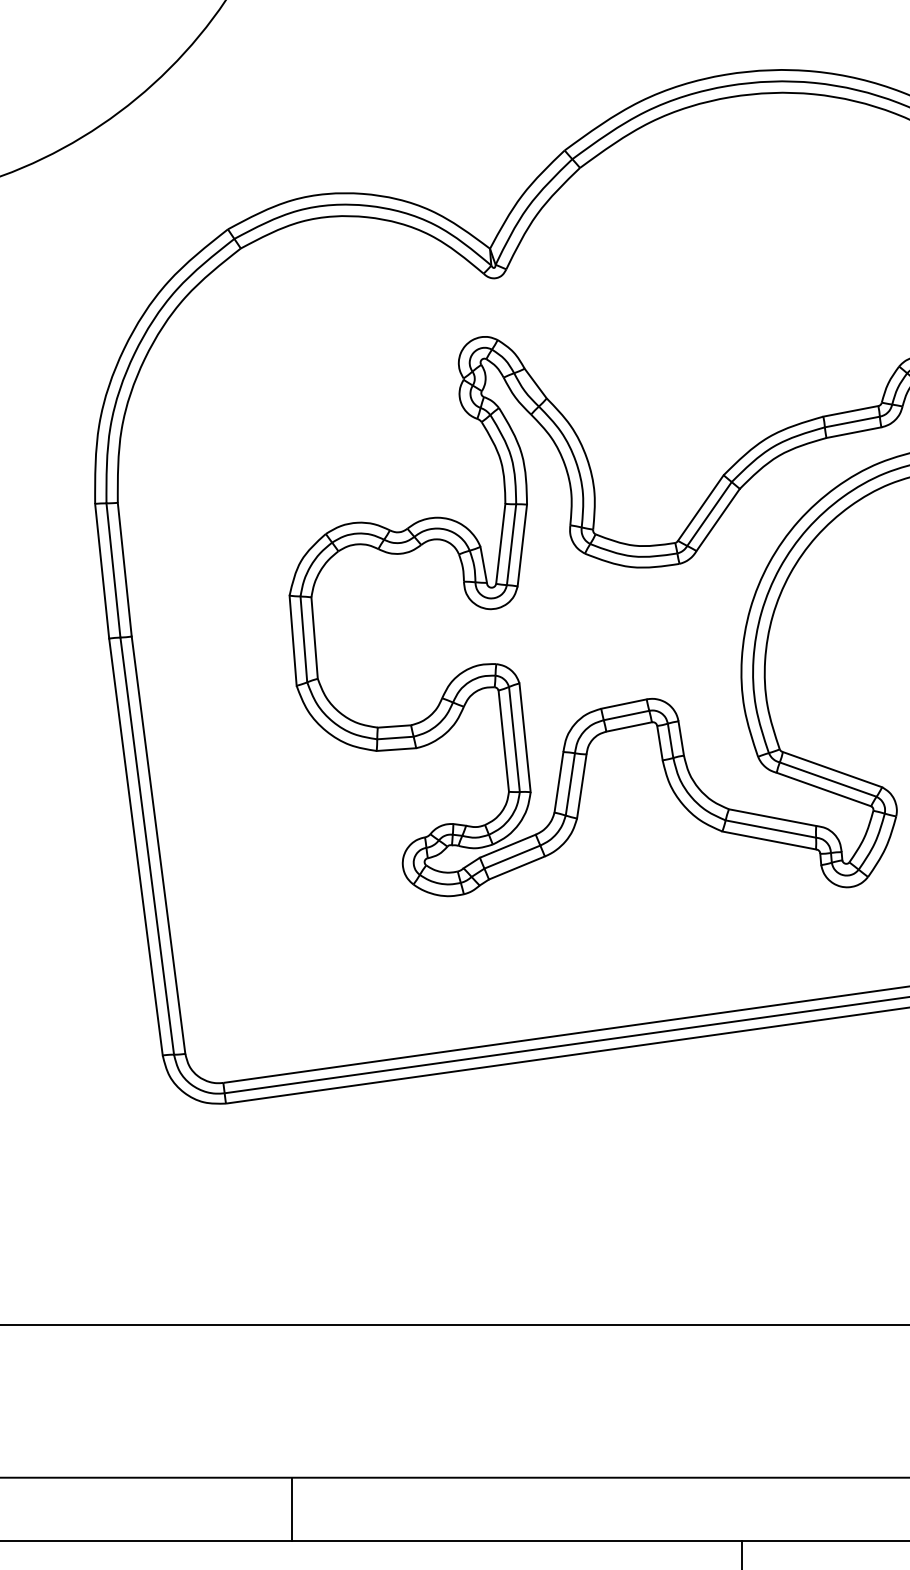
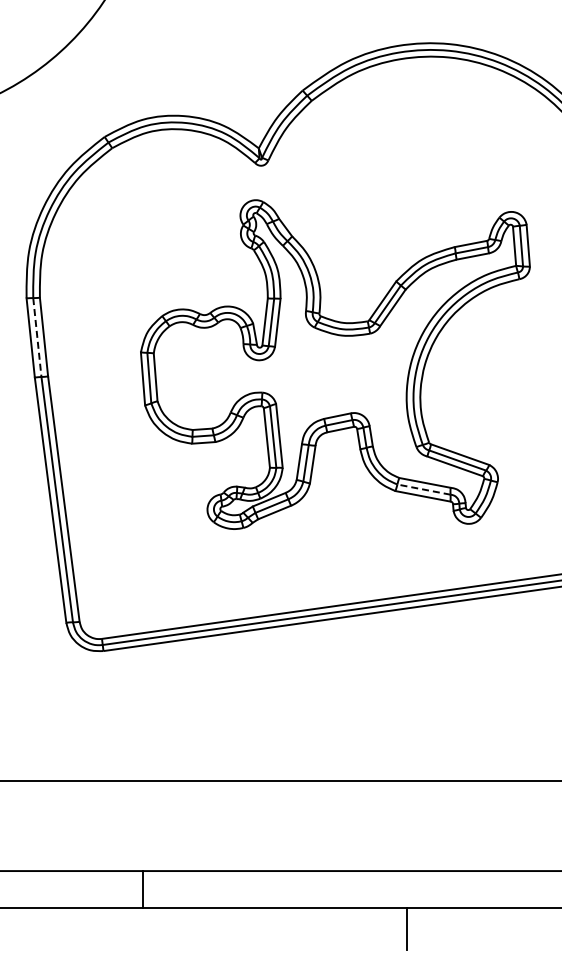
line: (113, 570) -> (37, 337), solid -> dashed
line: (770, 828) -> (423, 489), solid -> dashed

